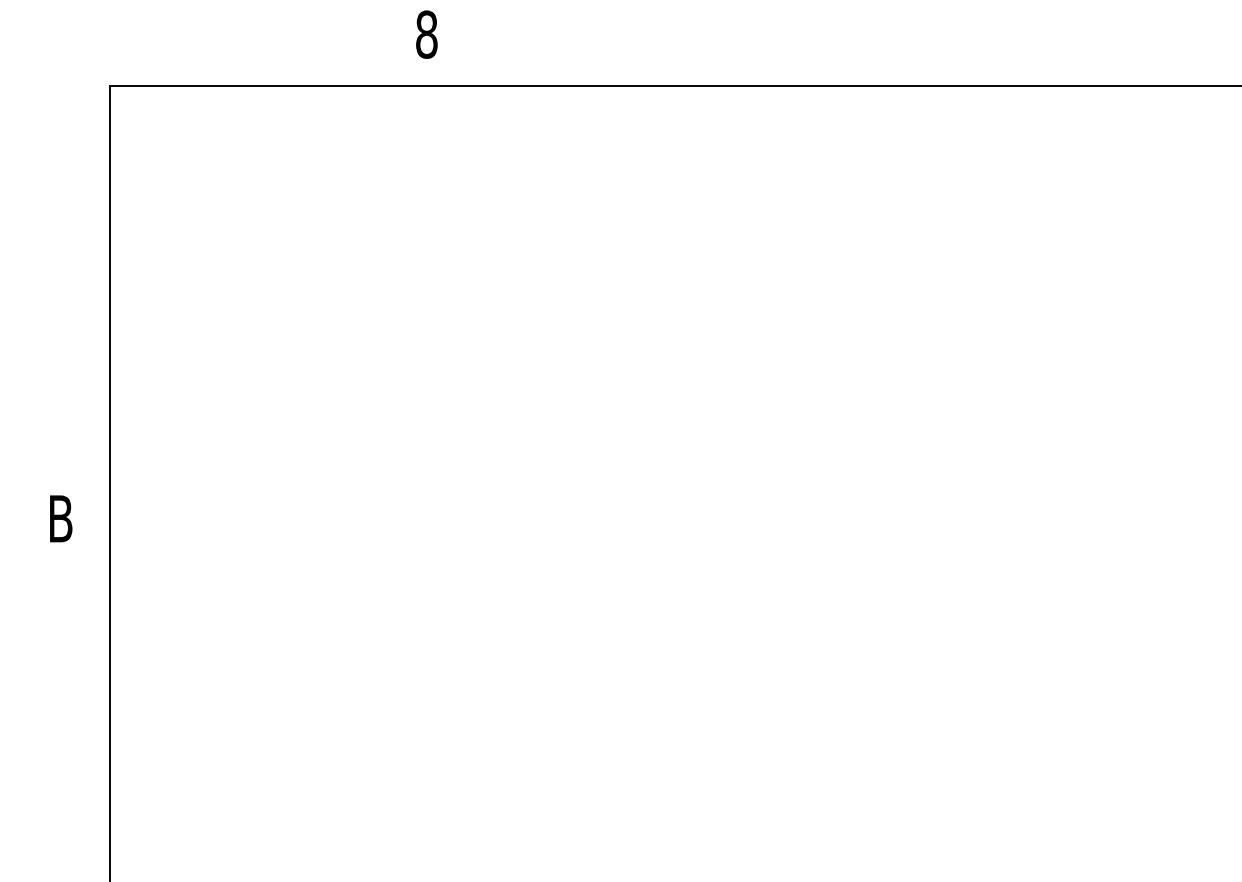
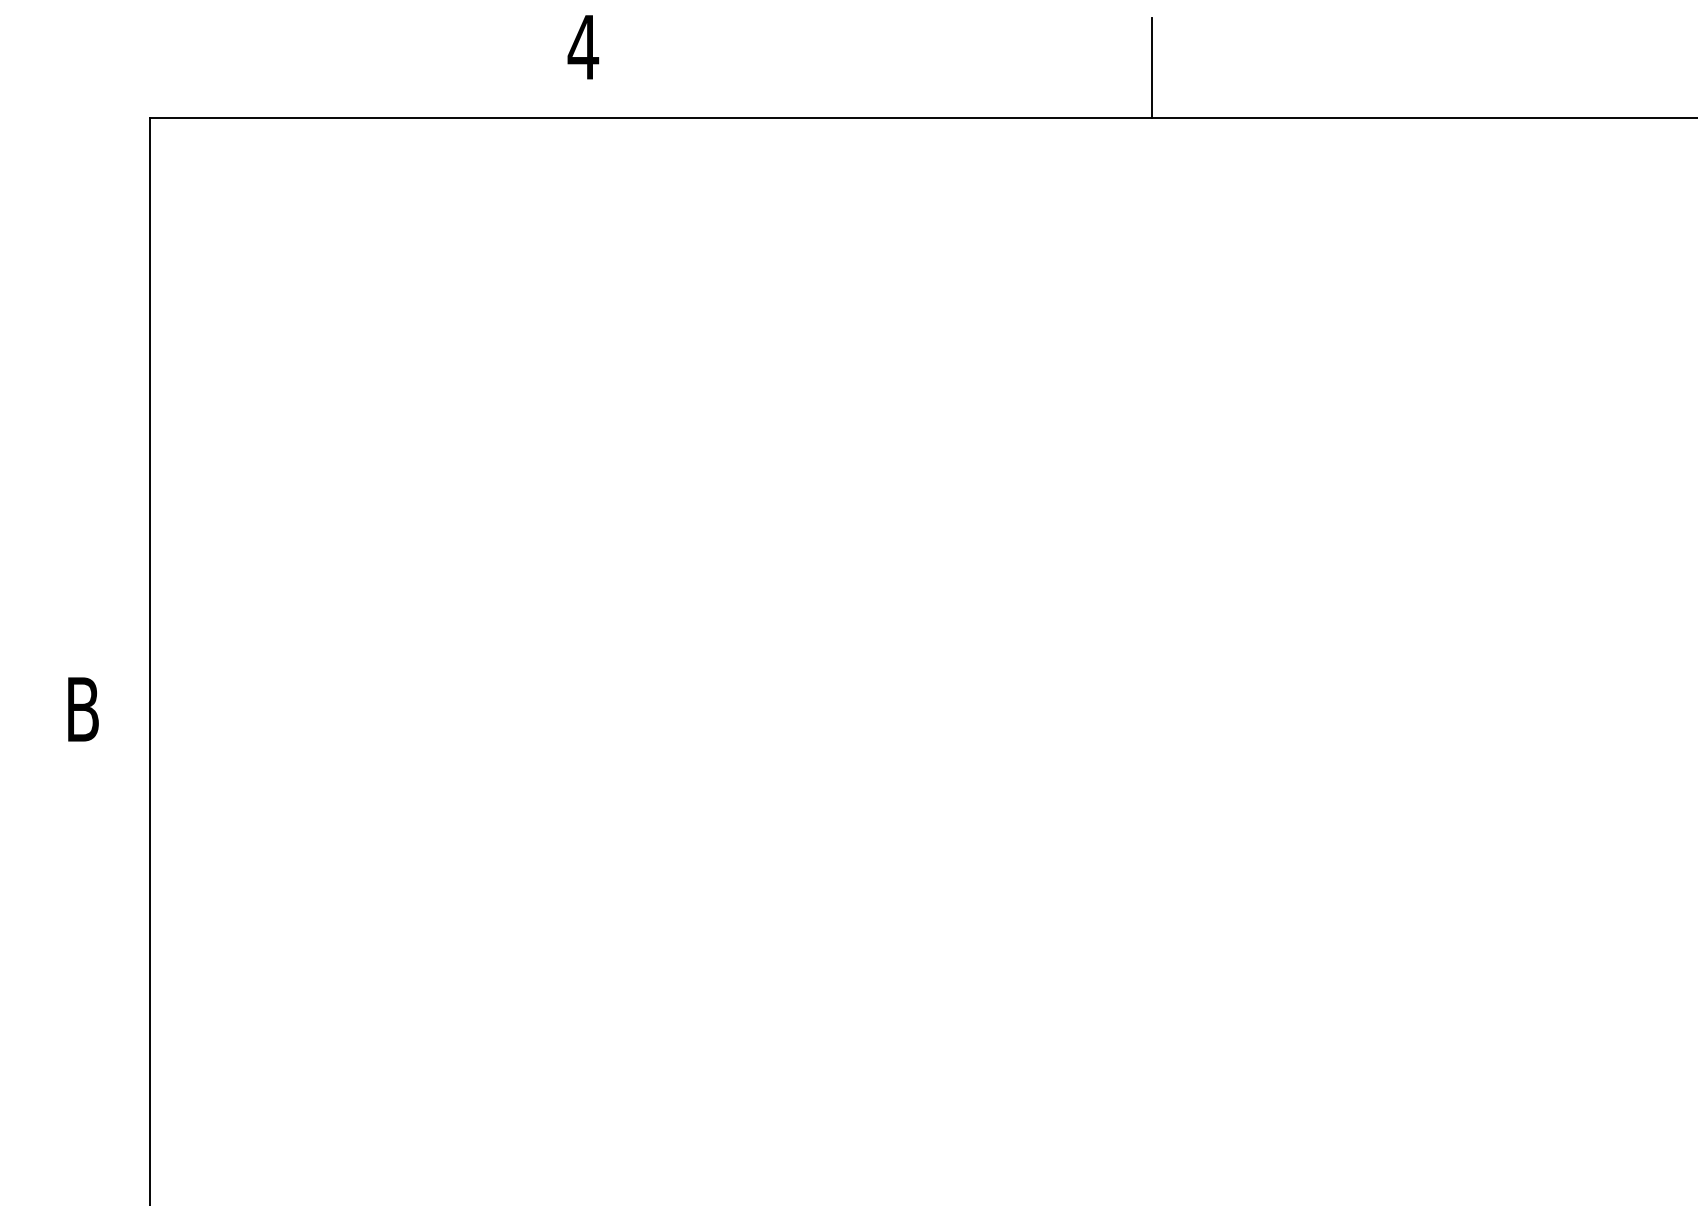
text: (426, 34) -> (583, 47), 8 -> 4
line: (842, 49) -> (1151, 67), added

